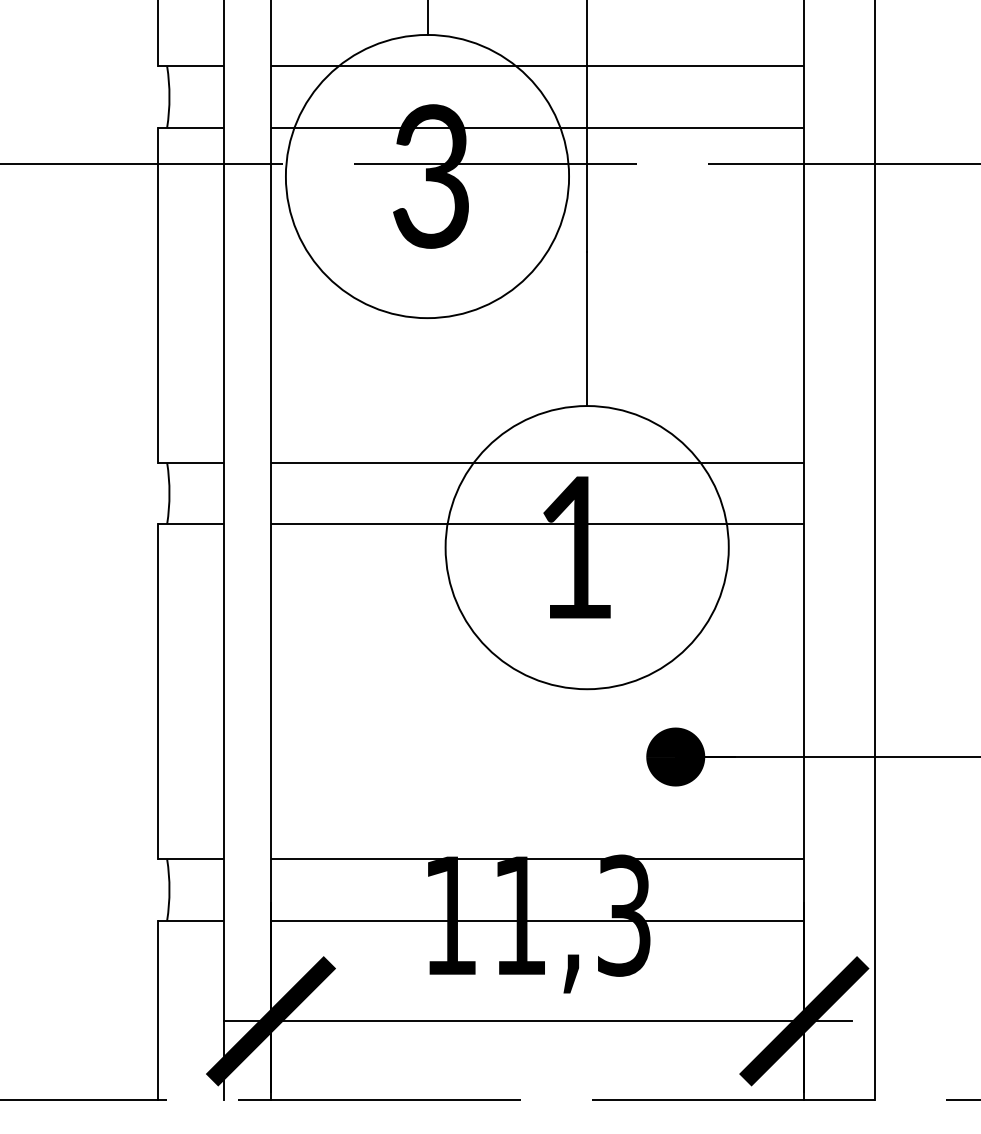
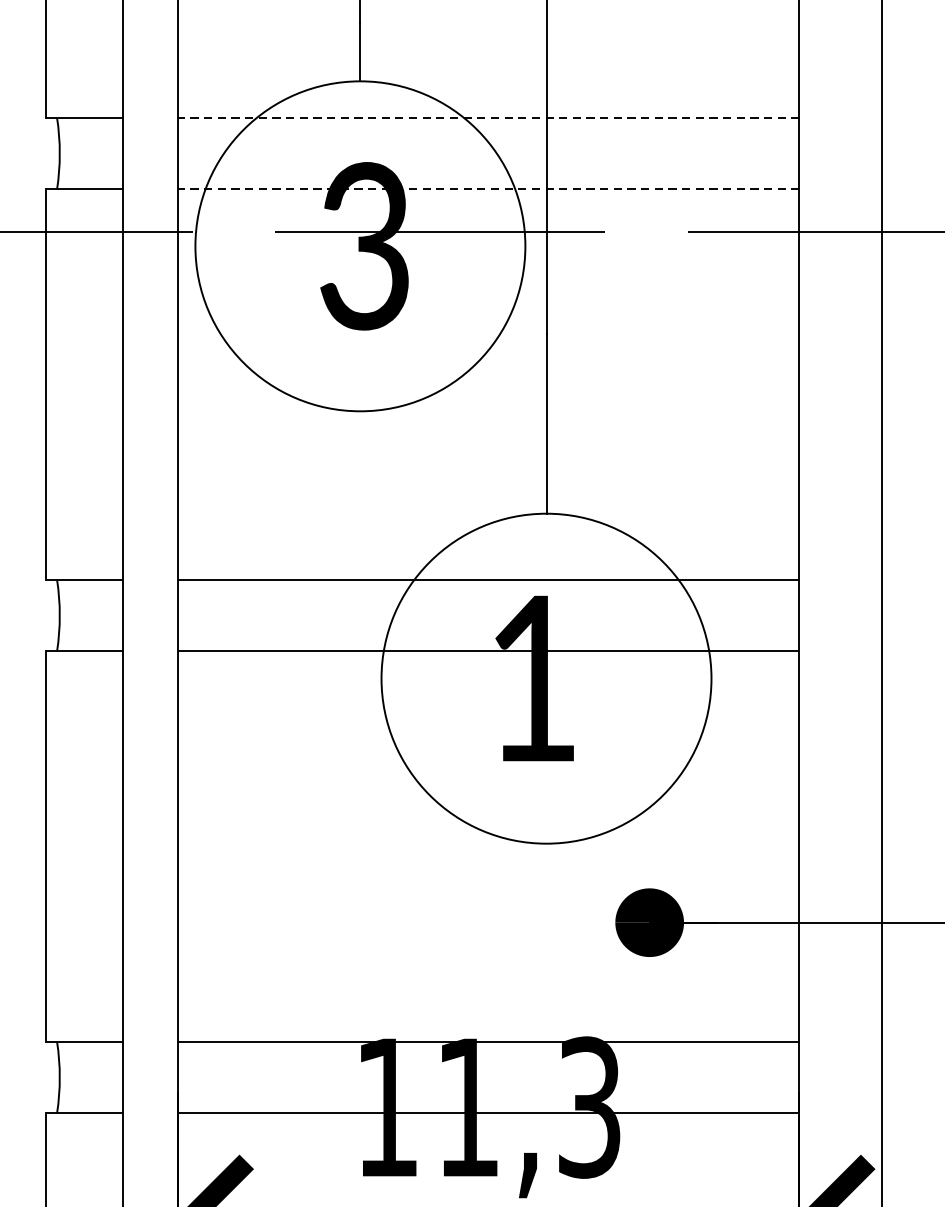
line: (537, 66) -> (488, 118), solid -> dashed
line: (537, 127) -> (488, 189), solid -> dashed

